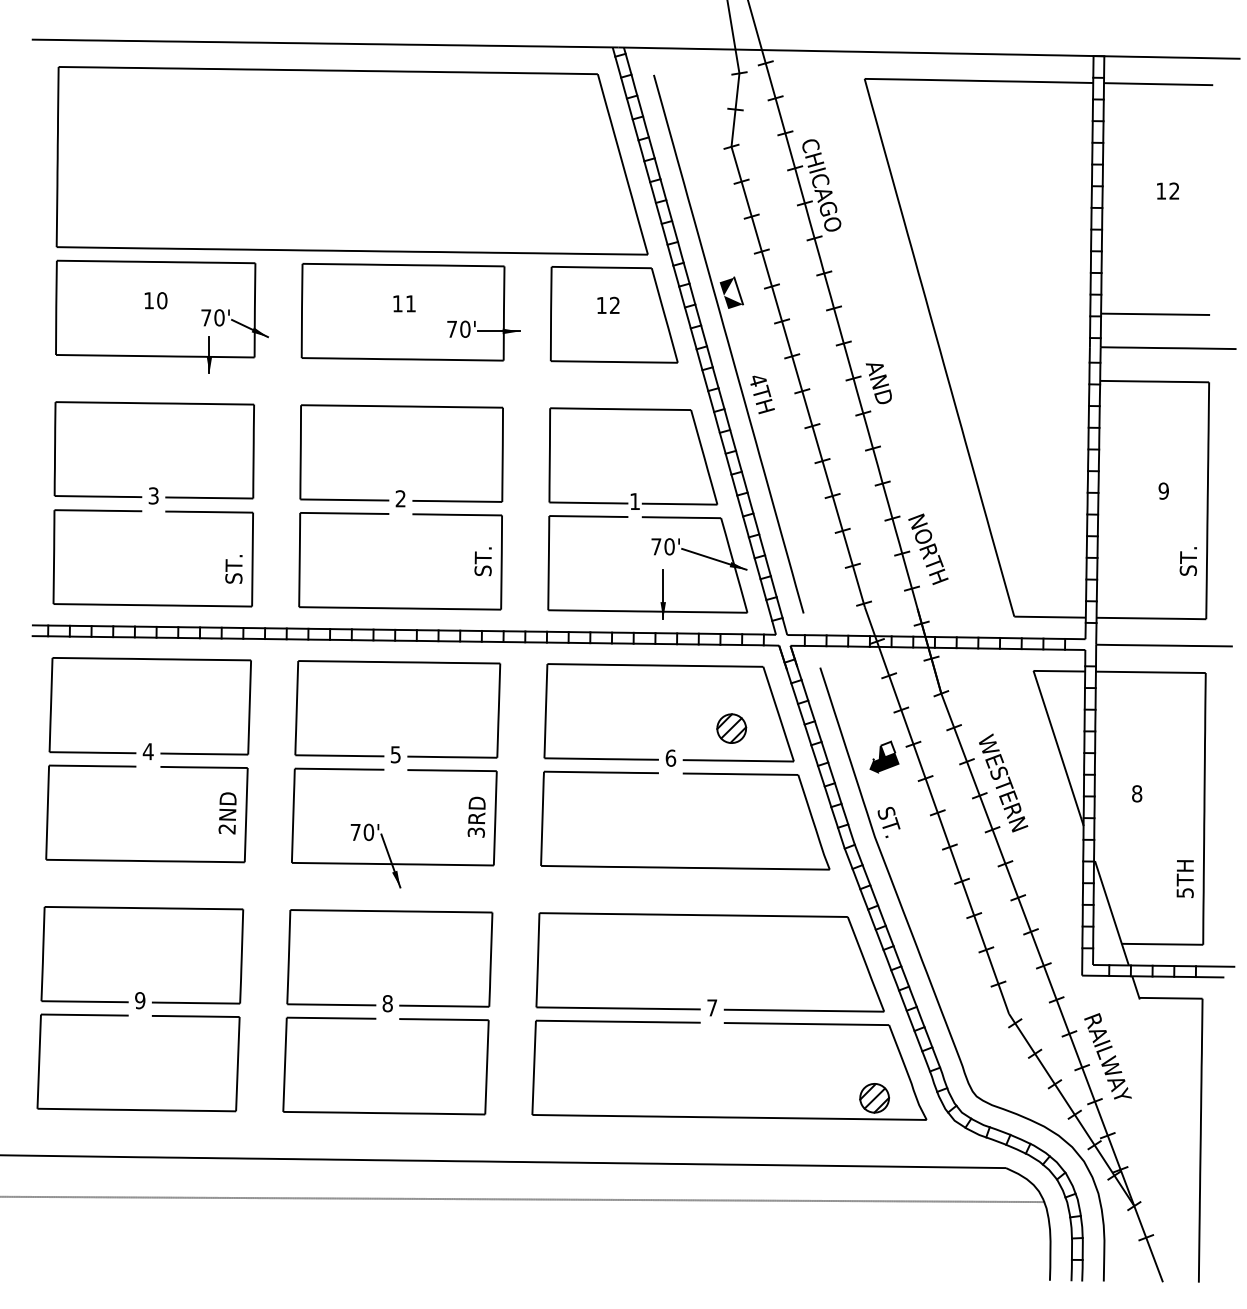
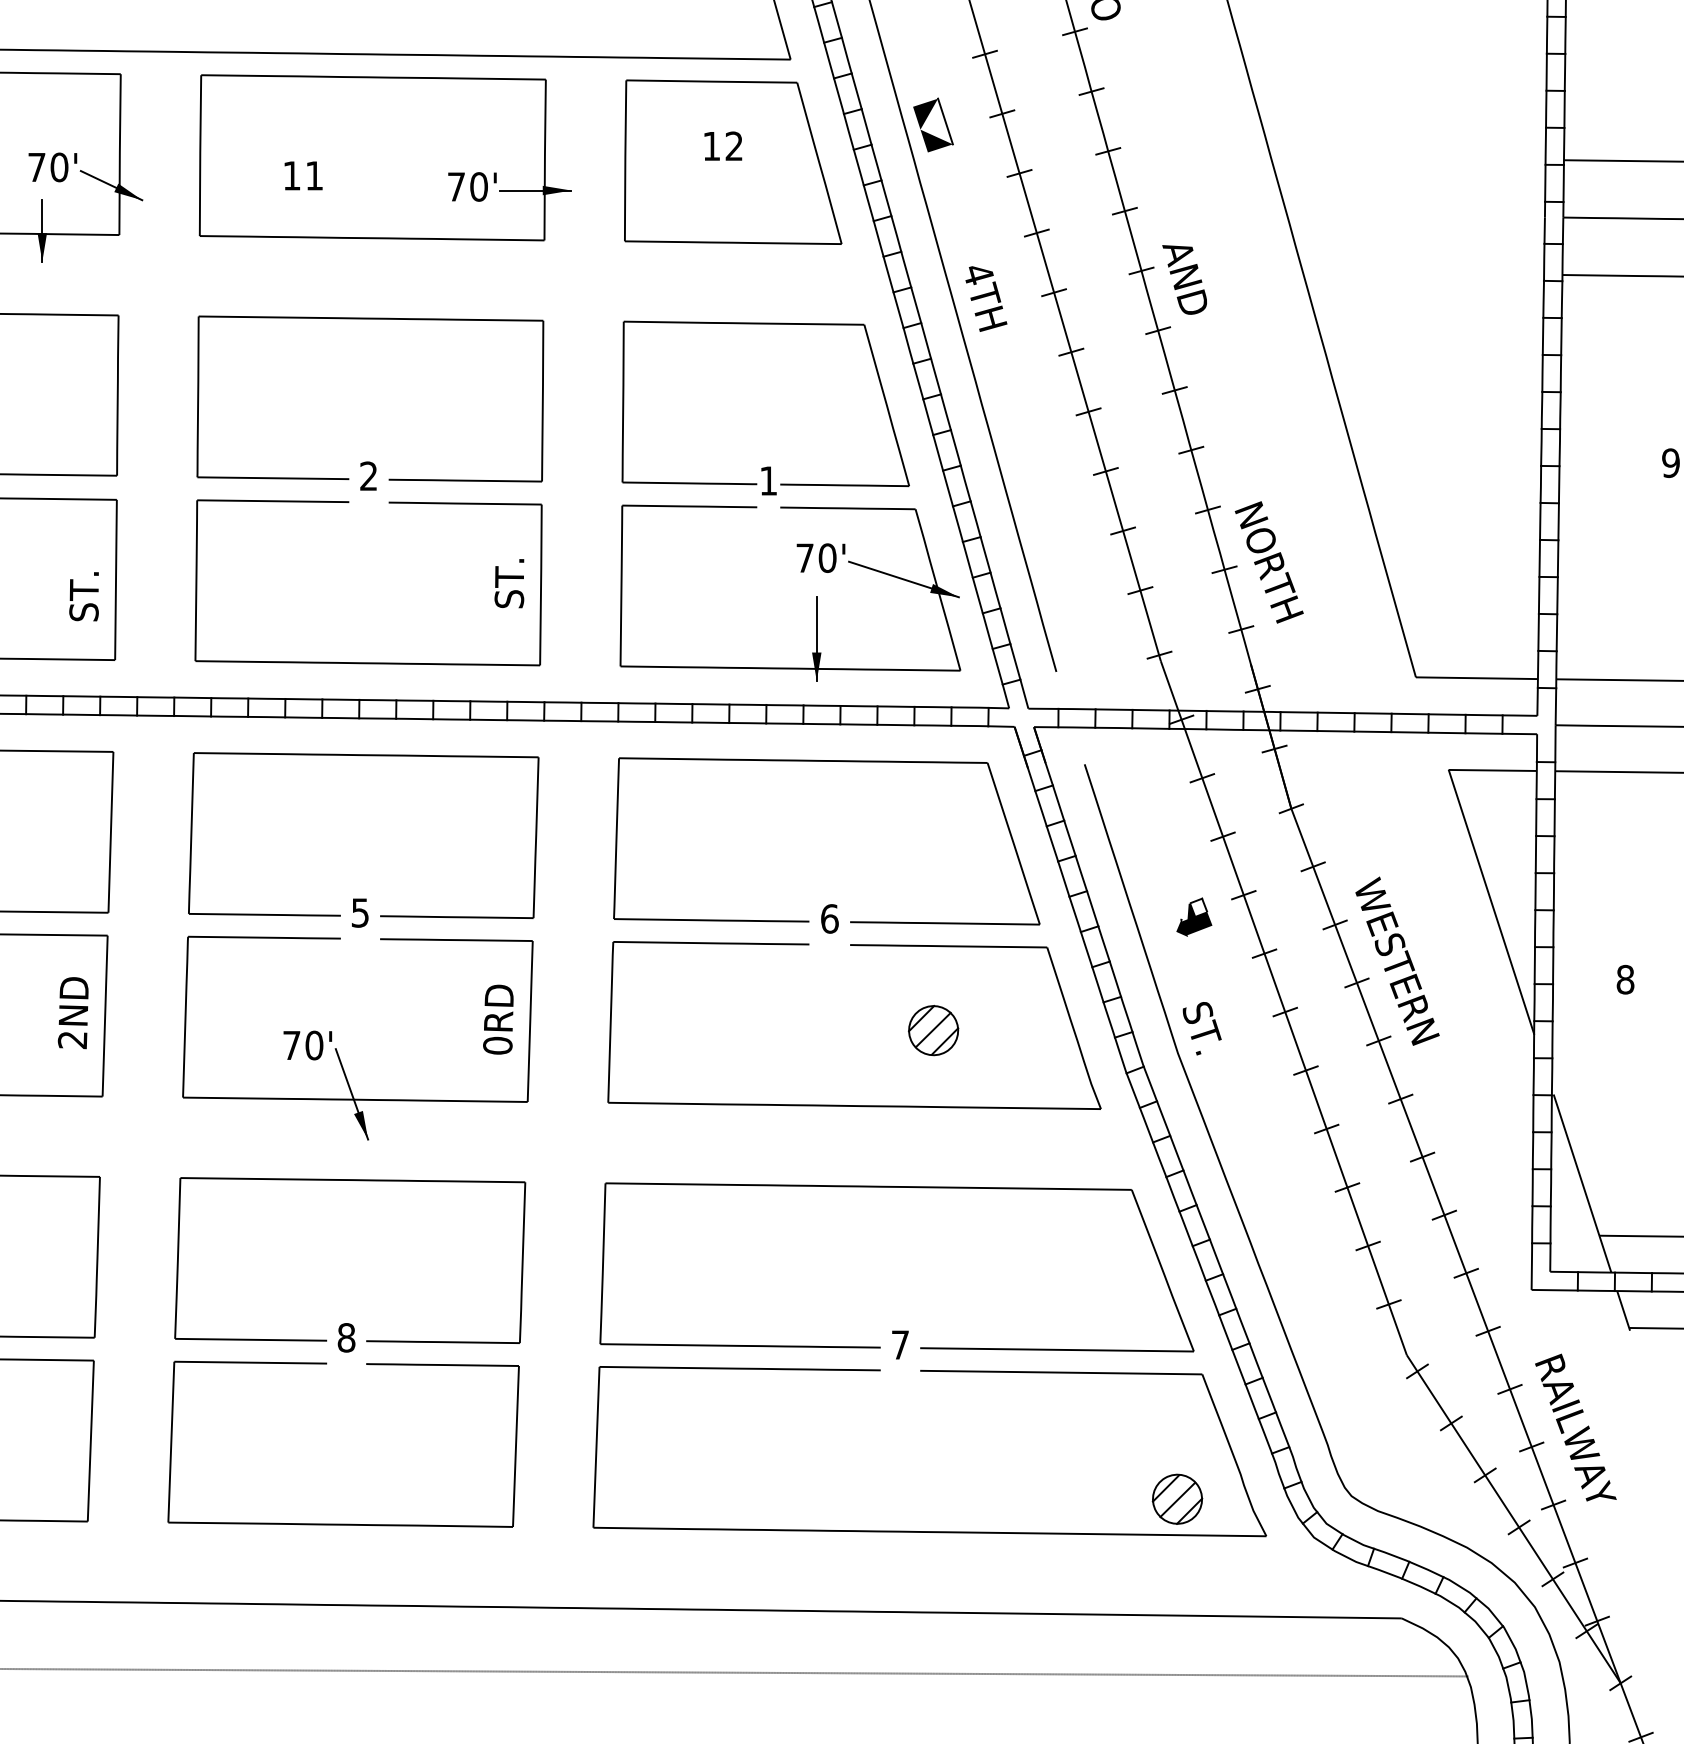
text: (404, 303) -> (303, 175), moved
part: (731, 728) -> (933, 1030), moved
part: (884, 756) -> (1194, 915), size x0.7
text: (475, 832) -> (496, 1045), 3RD -> 0RD

